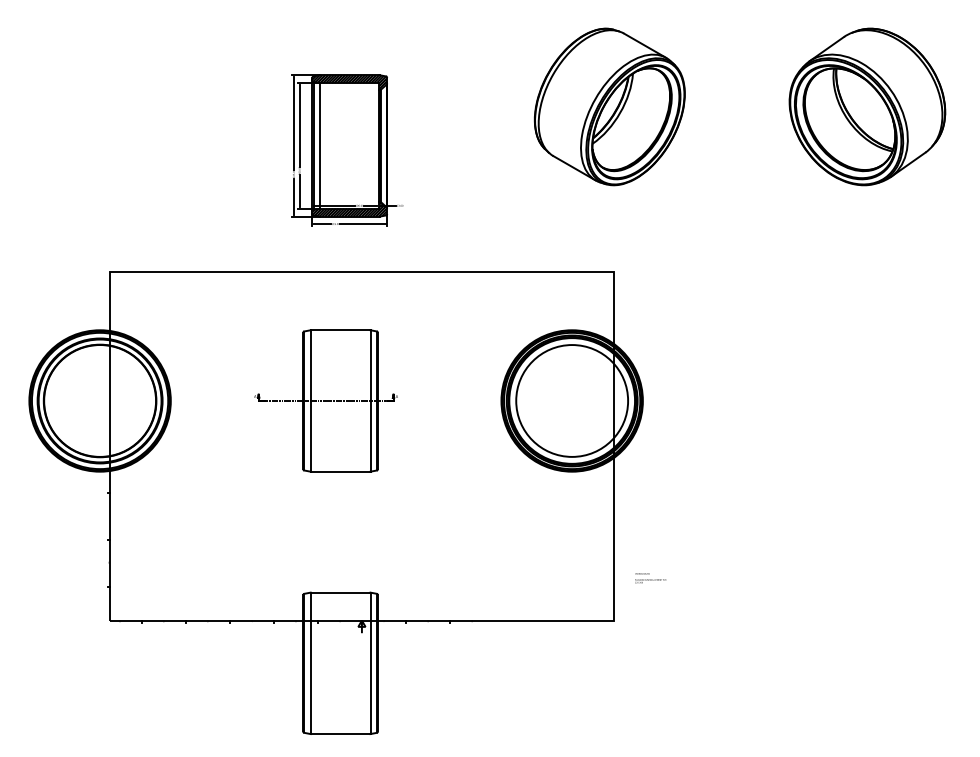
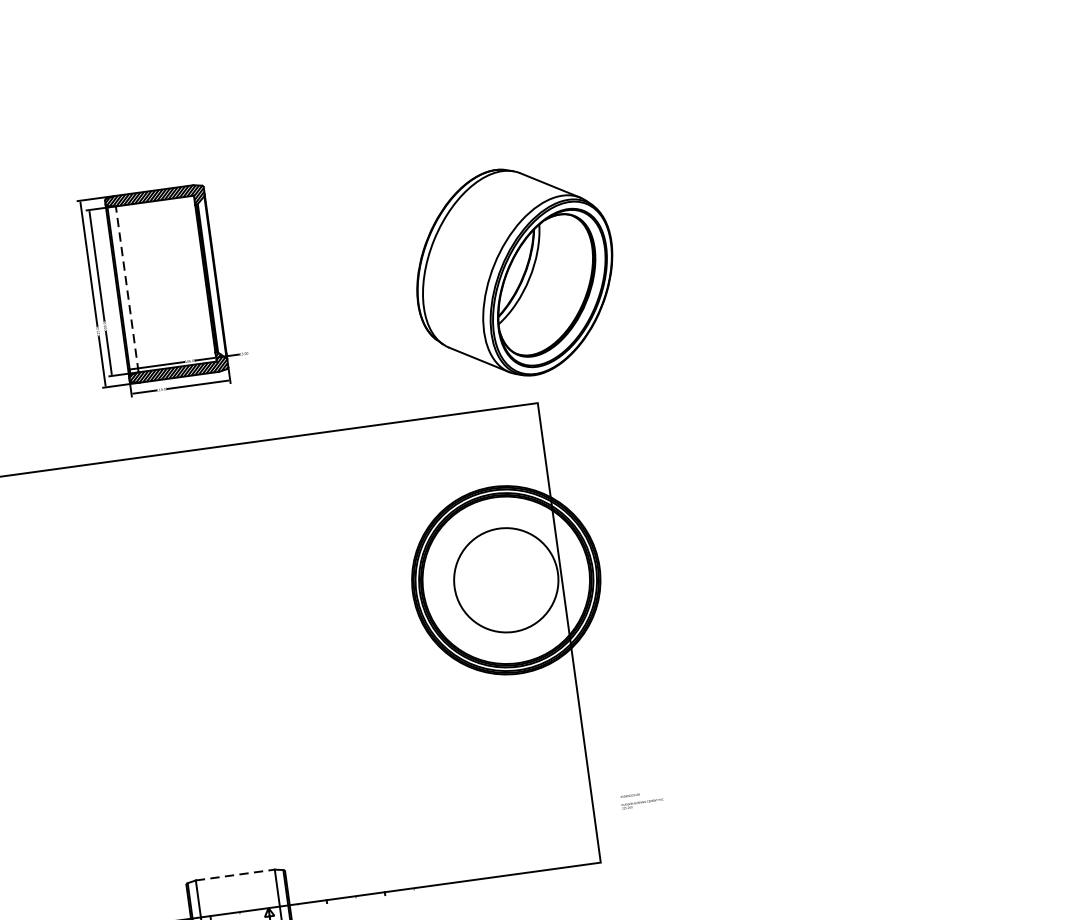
part: (609, 106) -> (514, 272), moved
part: (867, 106) -> (842, 138), removed
line: (319, 145) -> (126, 288), solid -> dashed
part: (325, 400) -> (180, 624), removed
circle: (572, 400) -> (506, 579), size x0.7
line: (340, 592) -> (235, 874), solid -> dashed

